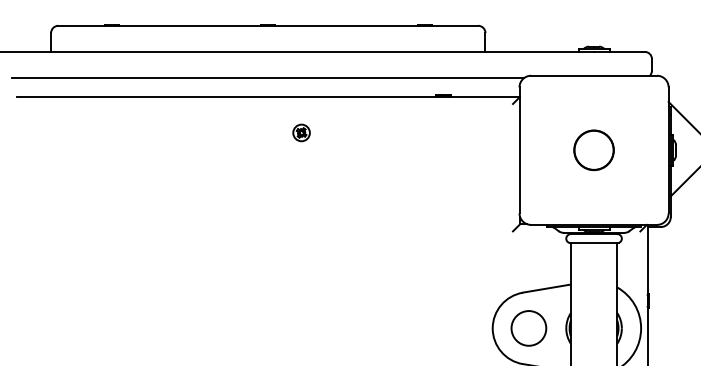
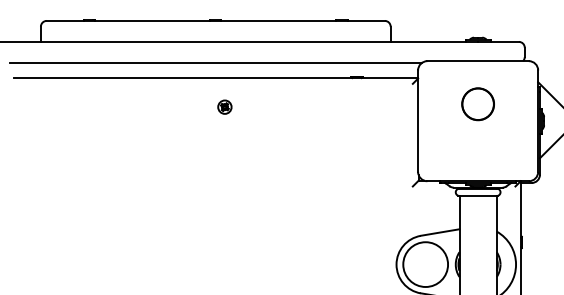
part: (301, 132) -> (224, 106), moved
circle: (593, 149) -> (477, 103), moved
circle: (528, 328) -> (425, 264), size x1.6

